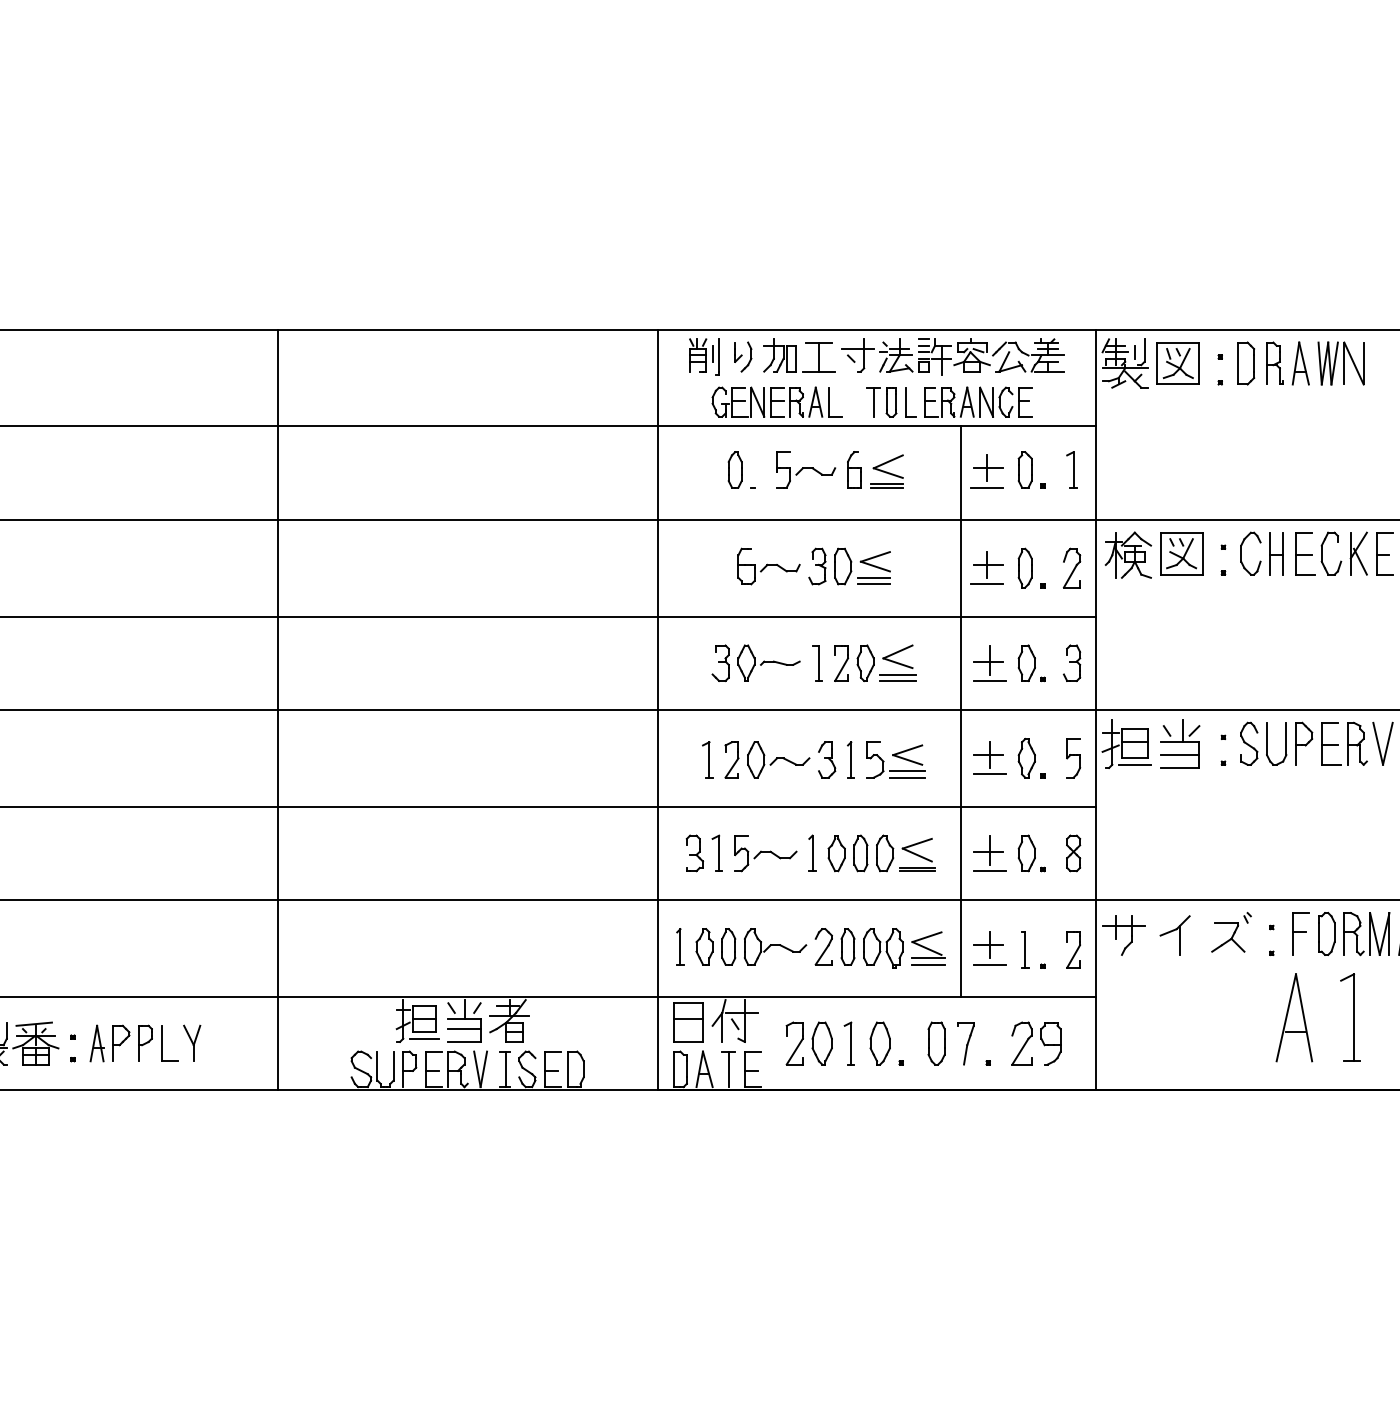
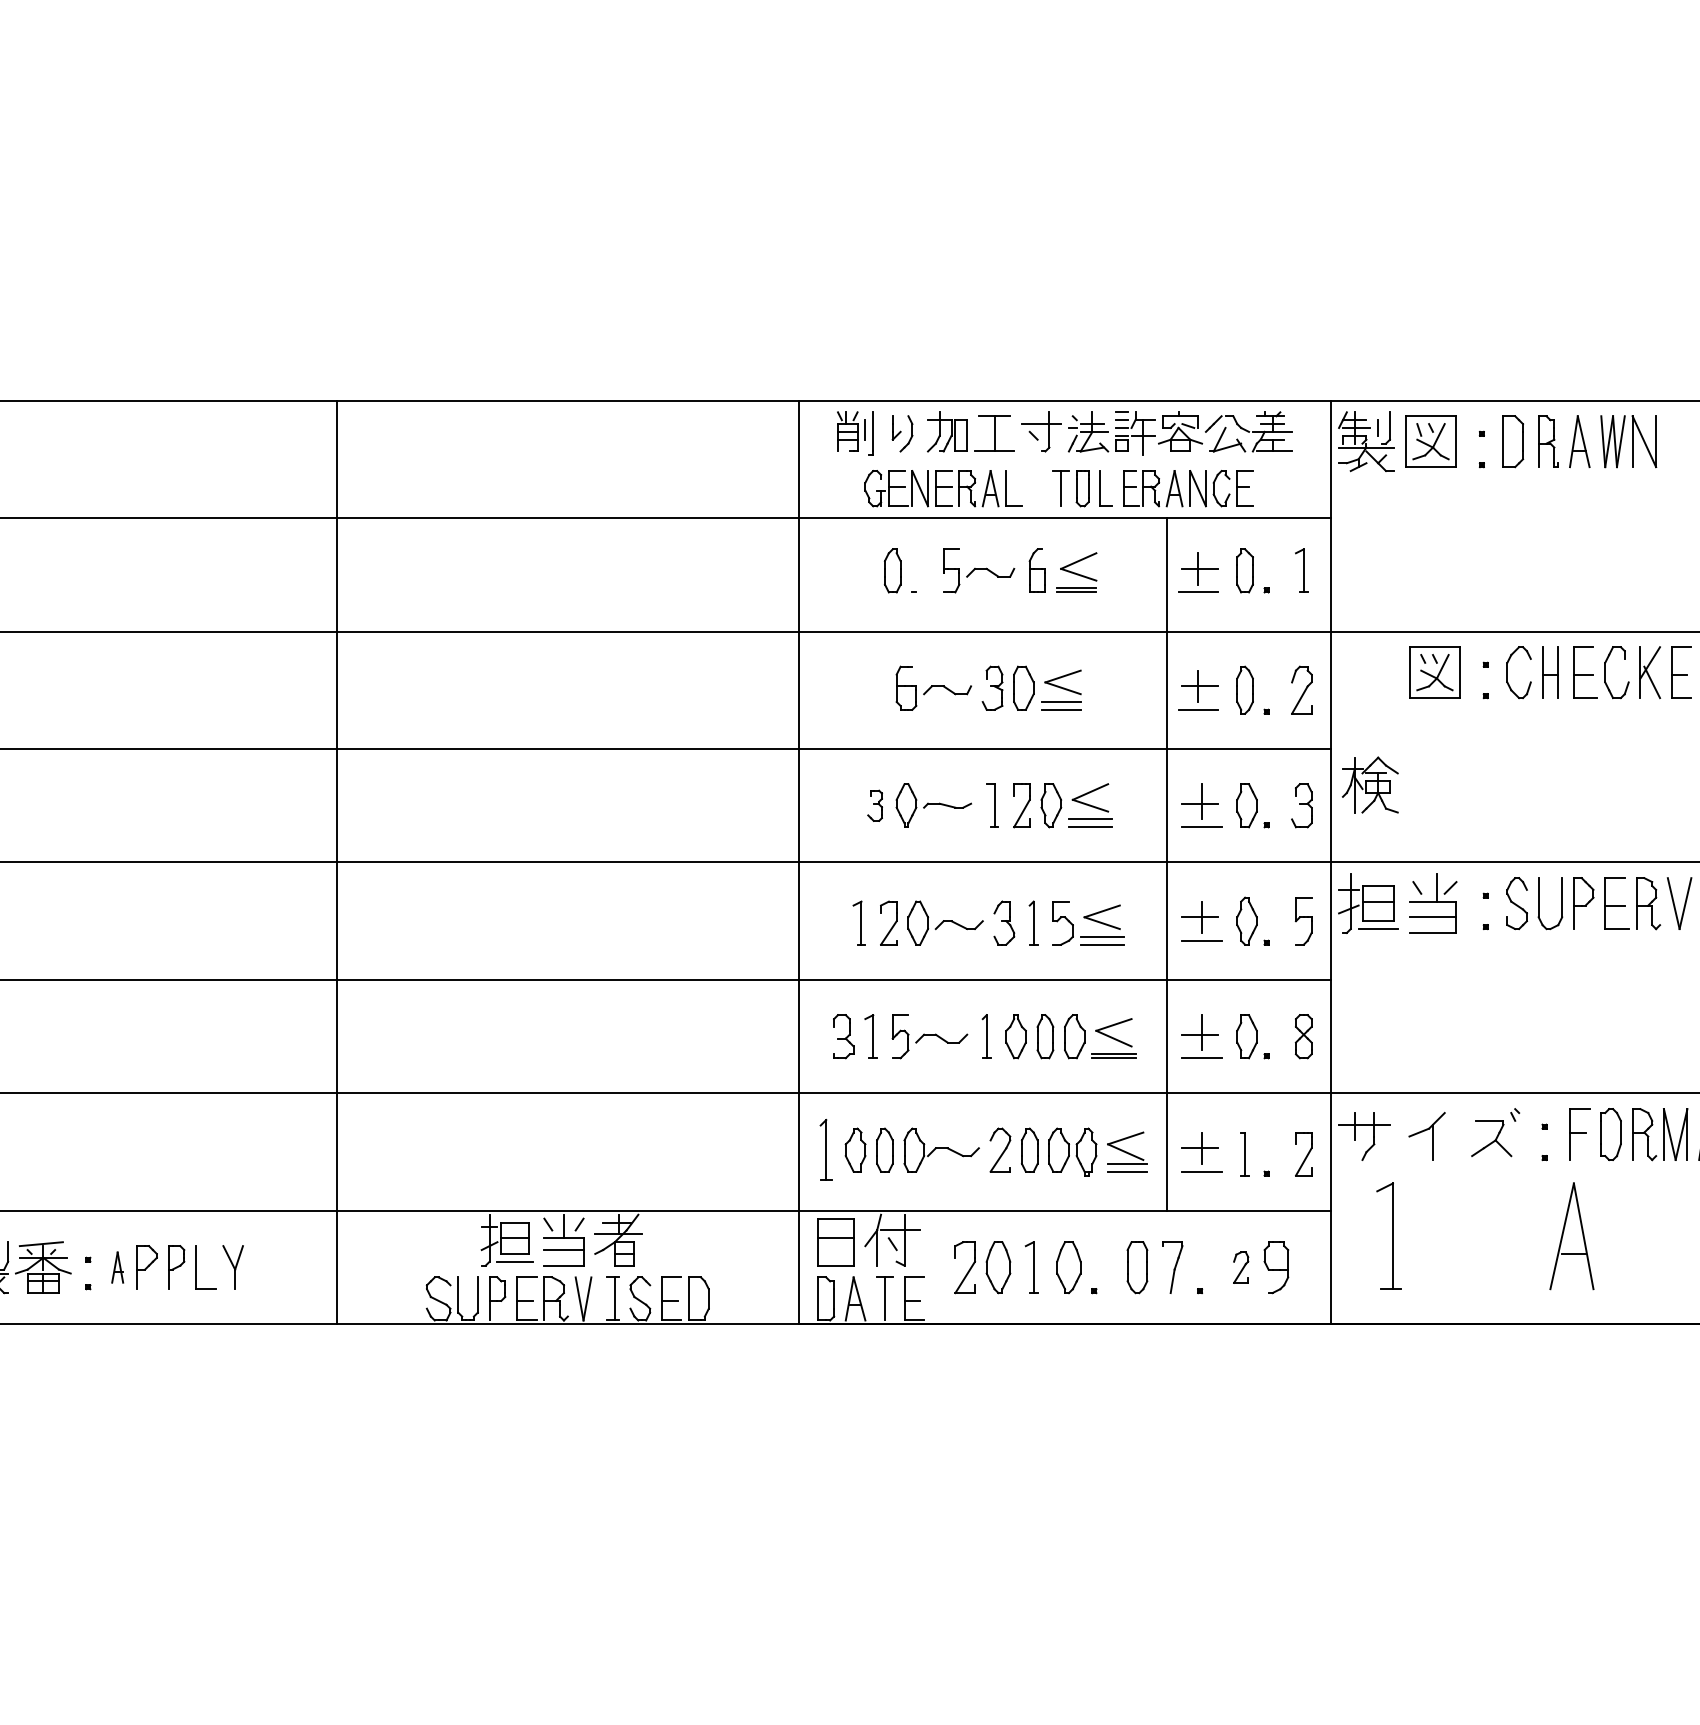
part: (1127, 554) -> (1369, 784), moved
part: (720, 663) -> (874, 806), size x0.7
part: (680, 946) -> (826, 1149), size x1.4
part: (1350, 1017) -> (1388, 1235), moved
part: (96, 1043) -> (116, 1267), size x0.7
part: (1021, 1043) -> (1240, 1267), size x0.6

